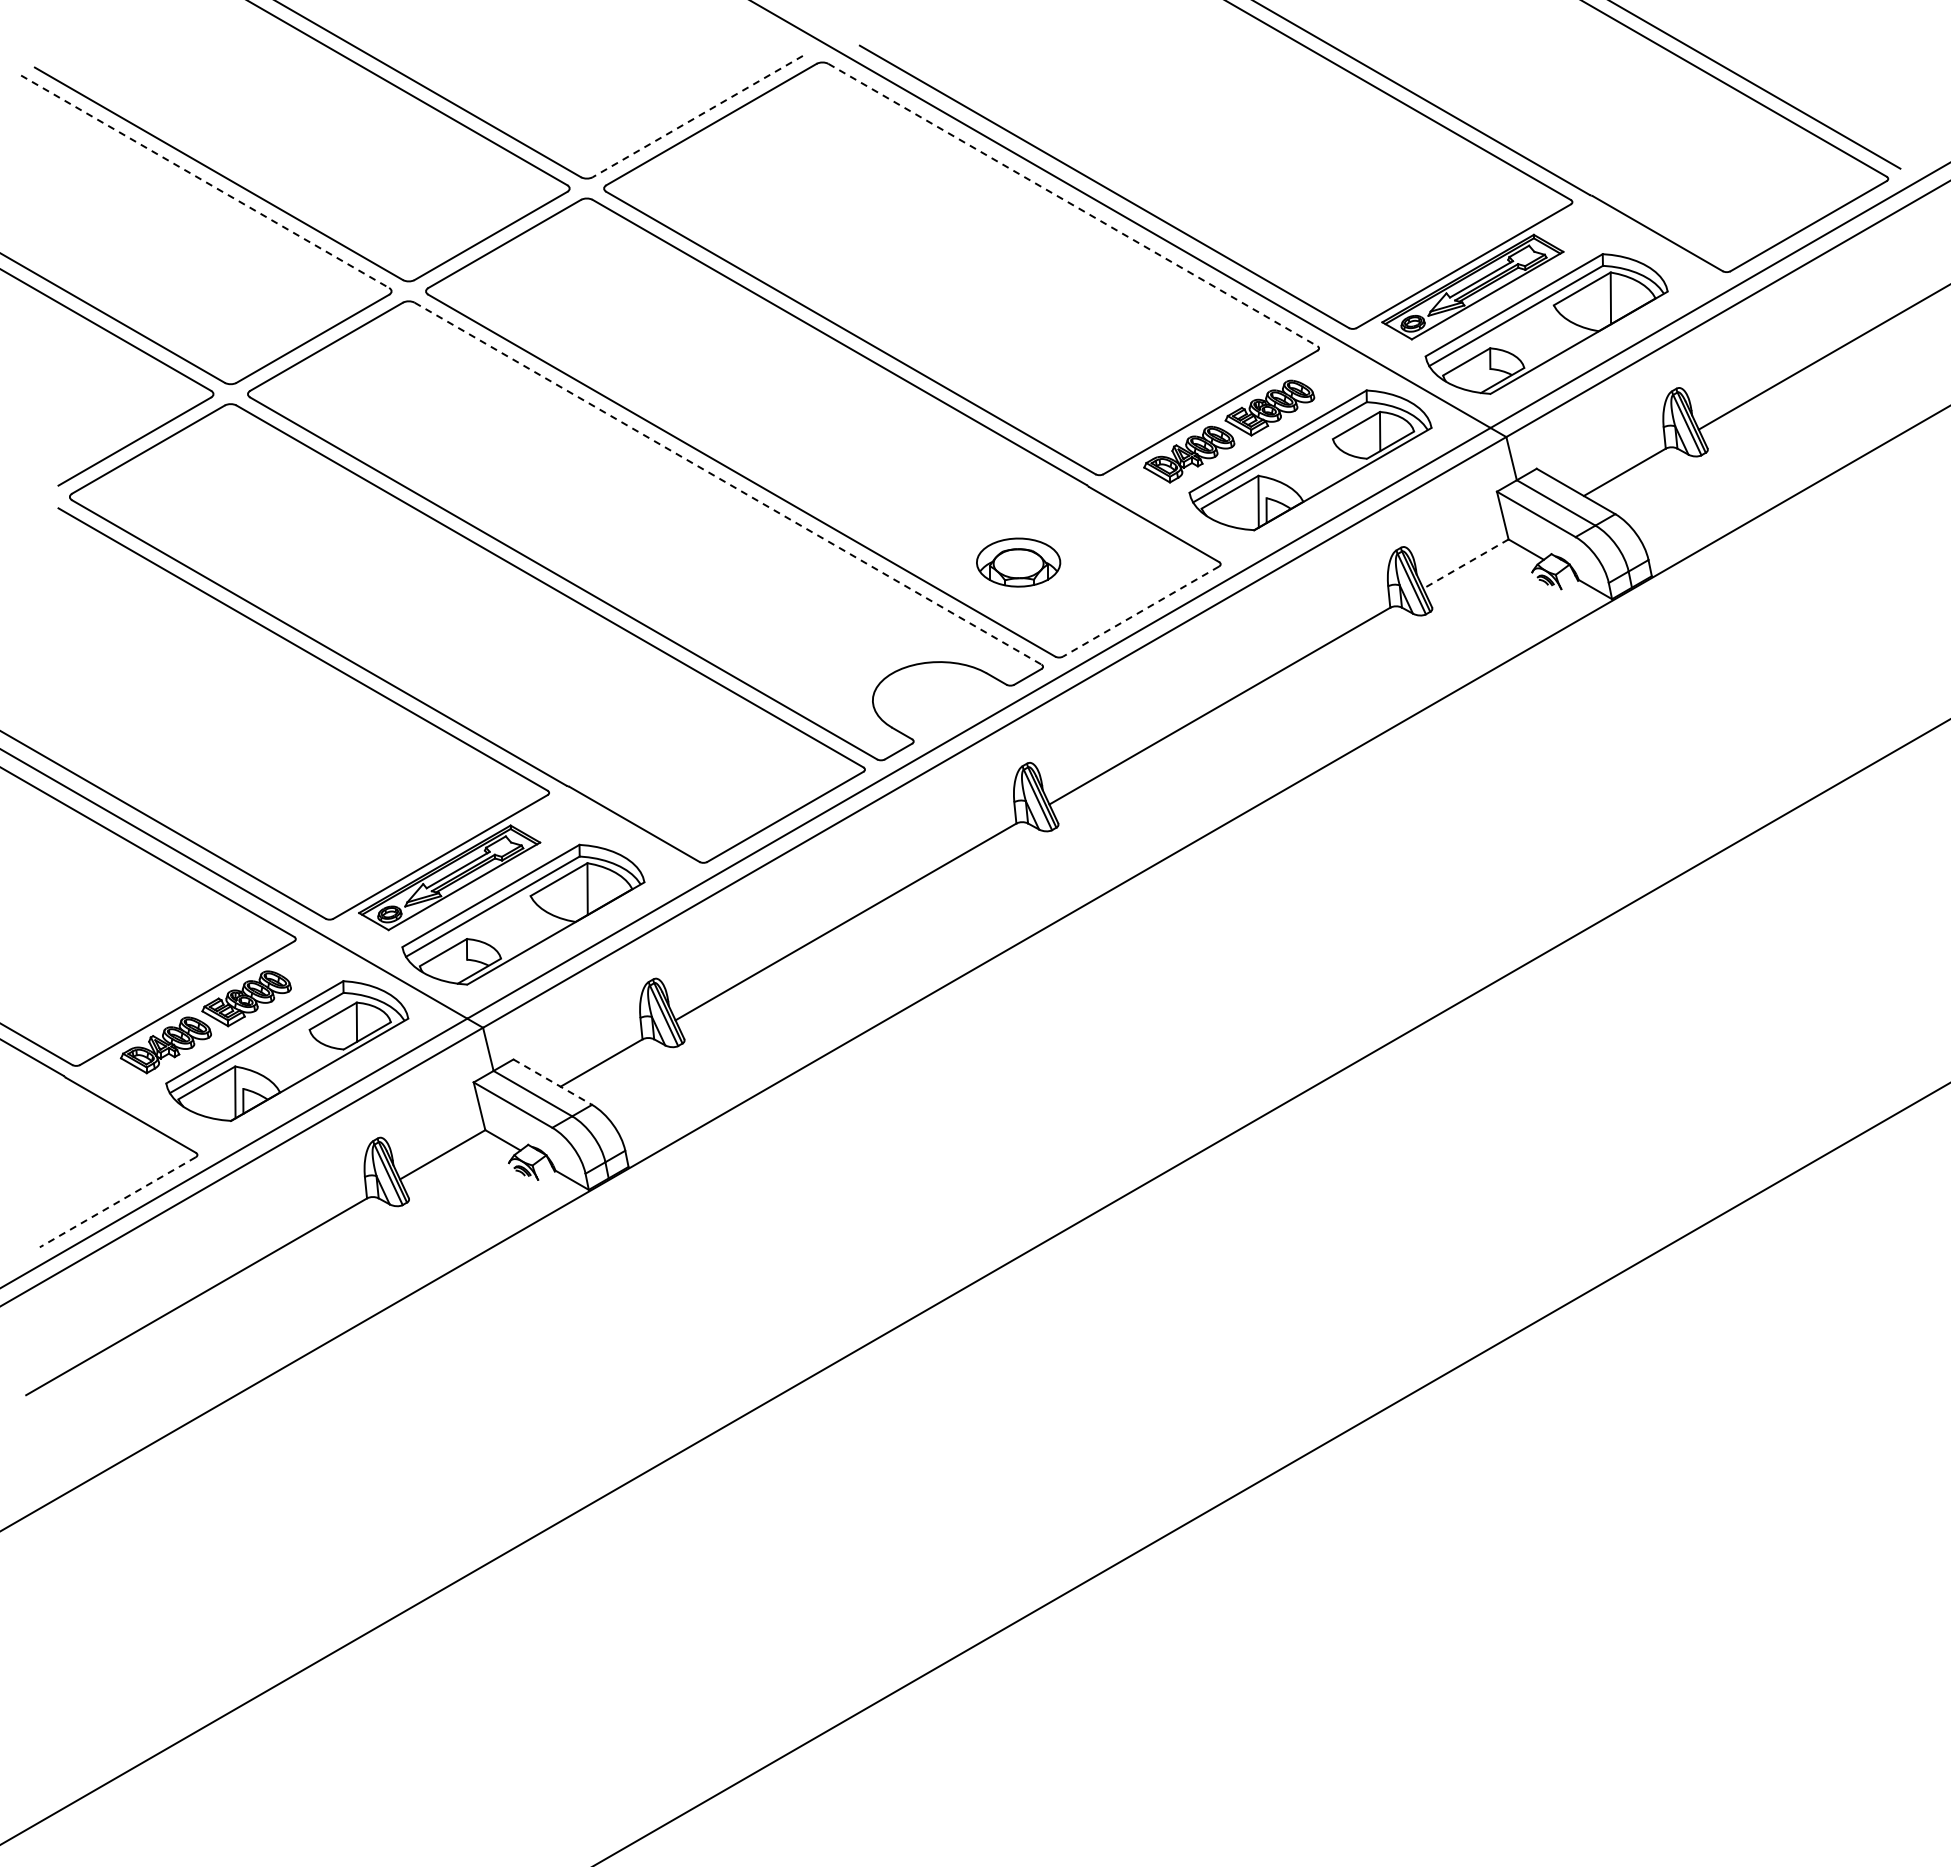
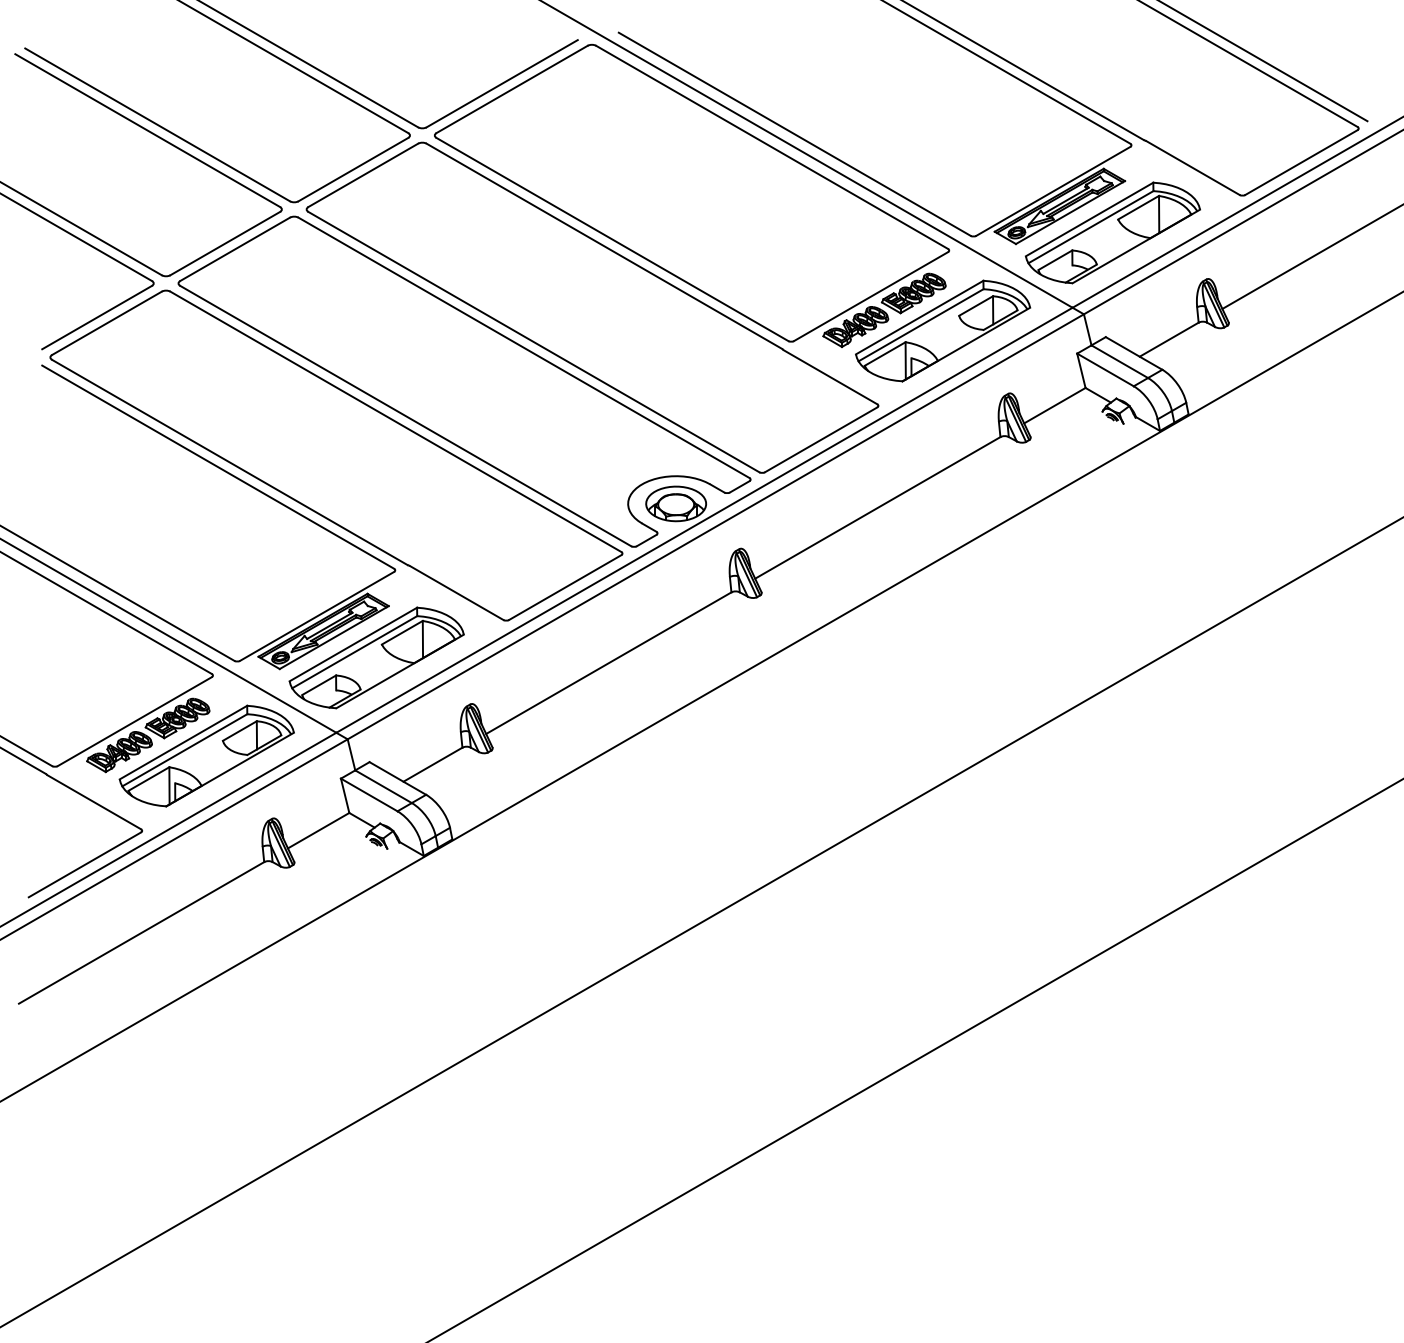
line: (697, 116) -> (501, 83), dashed -> solid
line: (205, 182) -> (147, 131), dashed -> solid
line: (1073, 205) -> (772, 147), dashed -> solid
line: (728, 483) -> (524, 347), dashed -> solid
part: (1018, 562) -> (676, 503), moved
line: (1465, 564) -> (1054, 406), dashed -> solid
line: (1140, 611) -> (820, 439), dashed -> solid
line: (553, 1082) -> (398, 778), dashed -> solid
line: (117, 1202) -> (84, 865), dashed -> solid

